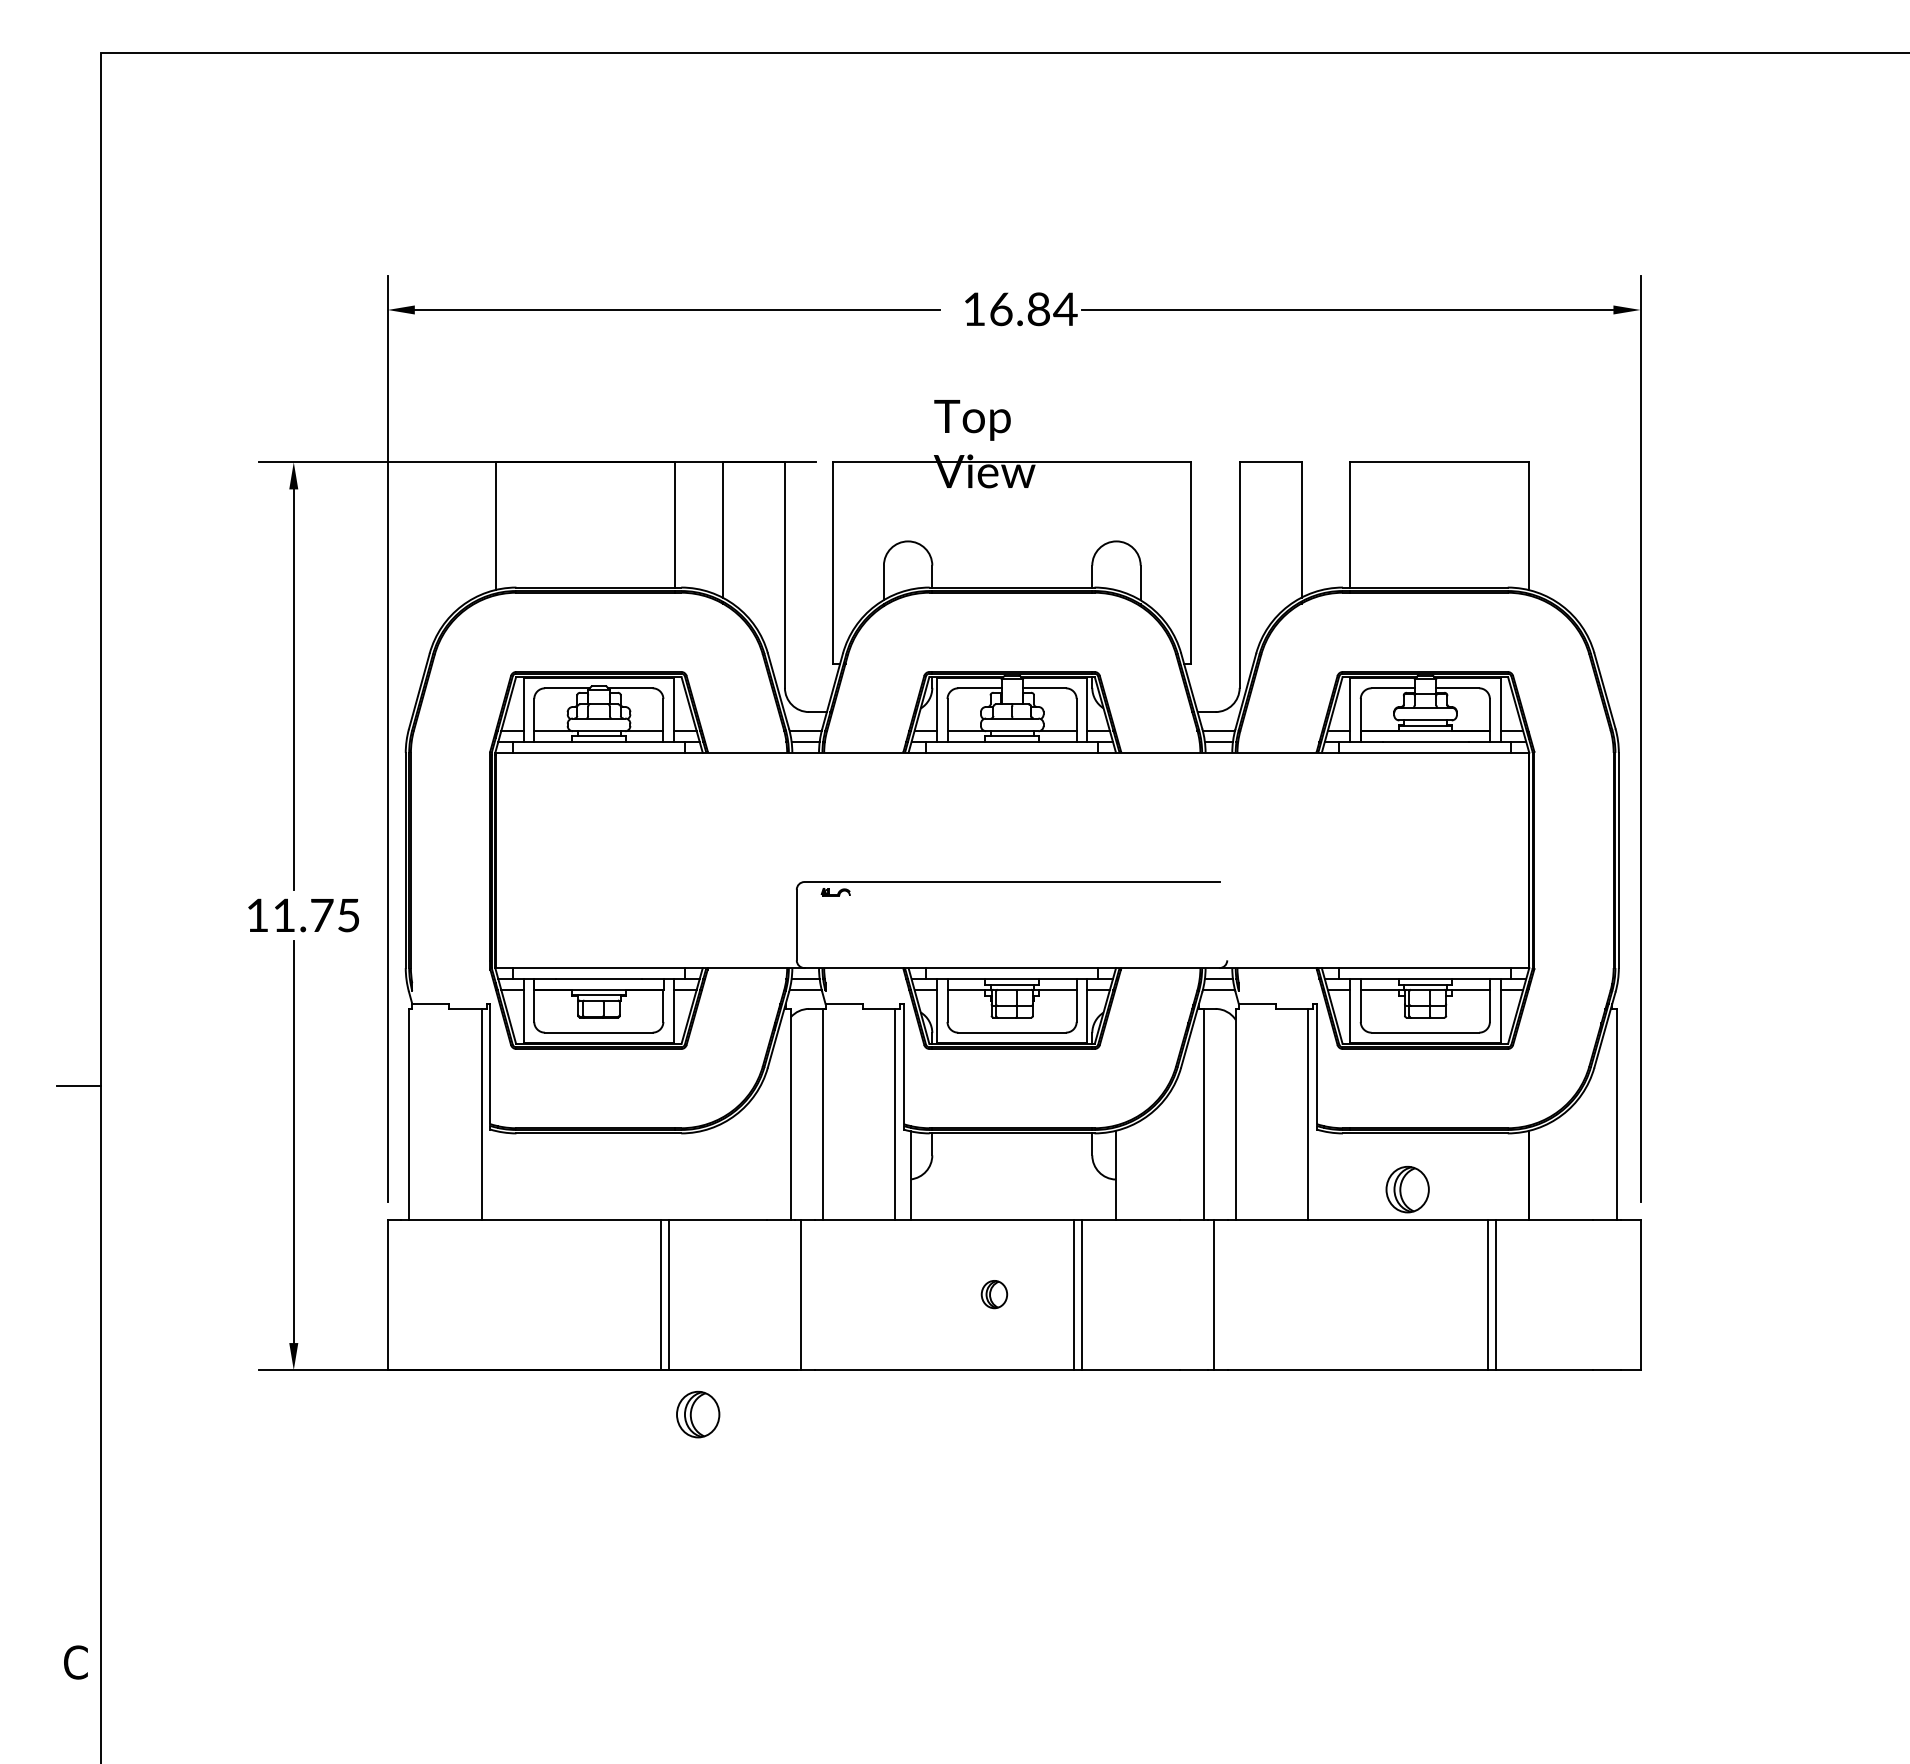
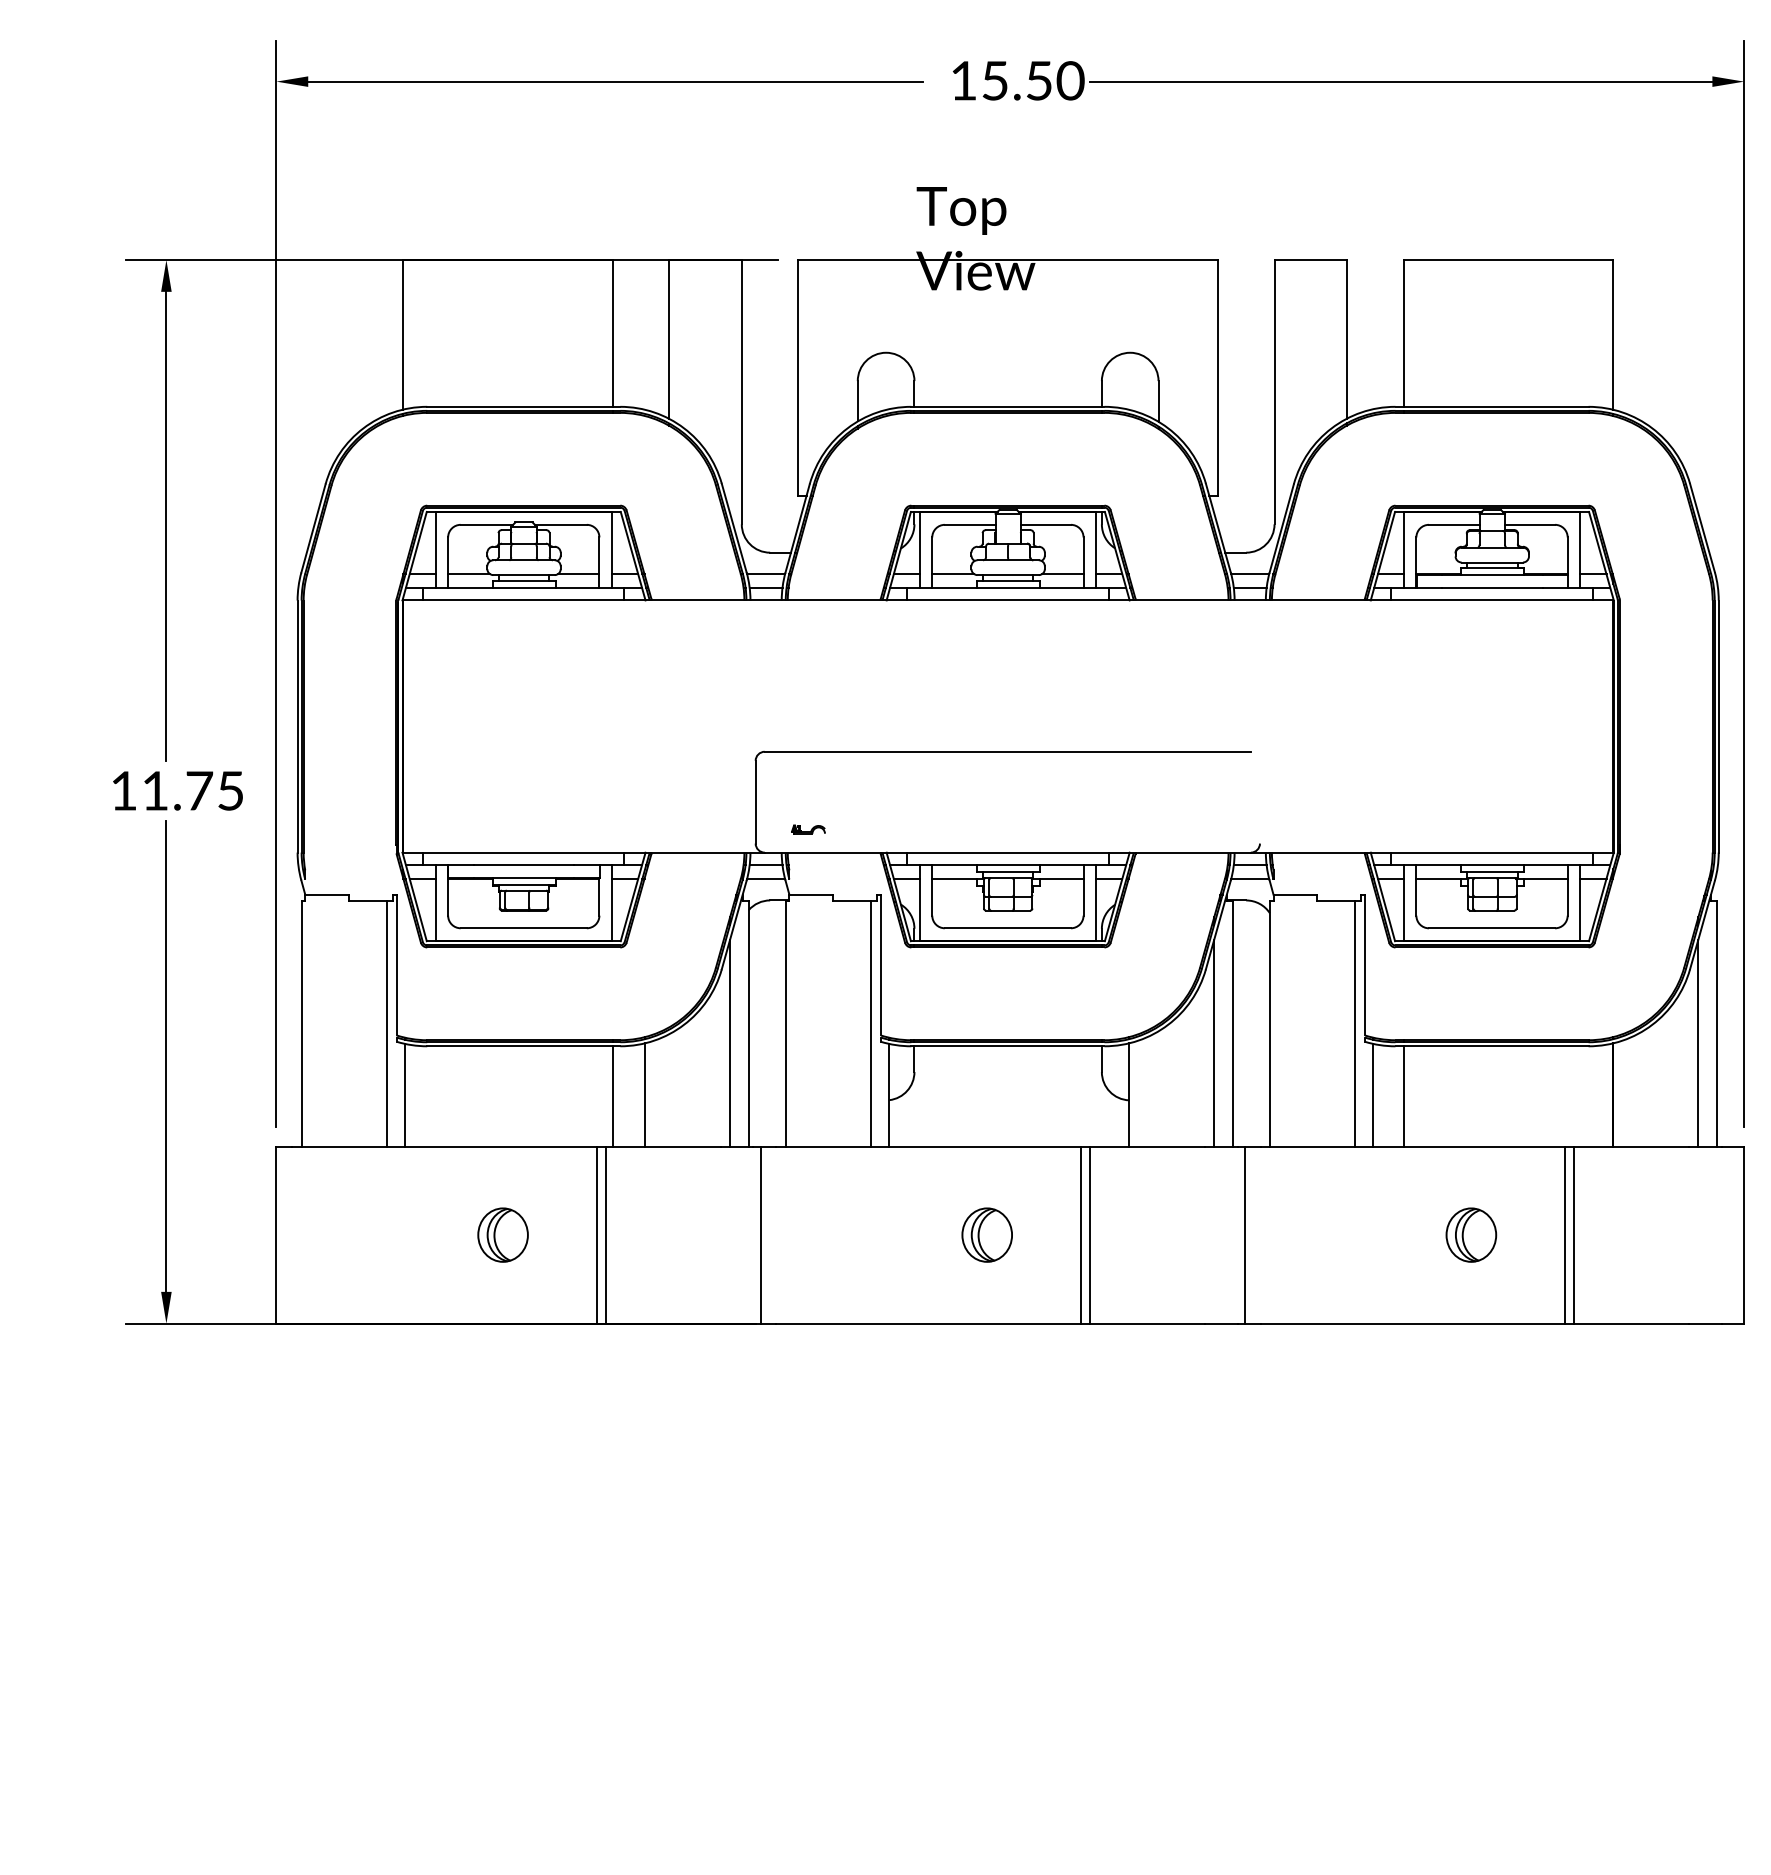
text: (1033, 309) -> (1032, 81), 16.84 -> 15.50
part: (835, 892) -> (808, 829), moved
line: (774, 1130) -> (729, 1042), added
line: (1188, 1130) -> (1214, 1042), added
line: (1601, 1130) -> (1698, 1042), added
line: (702, 1174) -> (645, 1094), added
line: (497, 1175) -> (405, 1095), added
line: (1324, 1175) -> (1373, 1095), added
line: (674, 1176) -> (612, 1096), added
line: (1349, 1176) -> (1403, 1096), added
part: (1407, 1189) -> (1471, 1235), moved
part: (994, 1294) -> (987, 1235), size x1.67
part: (698, 1414) -> (503, 1235), moved

